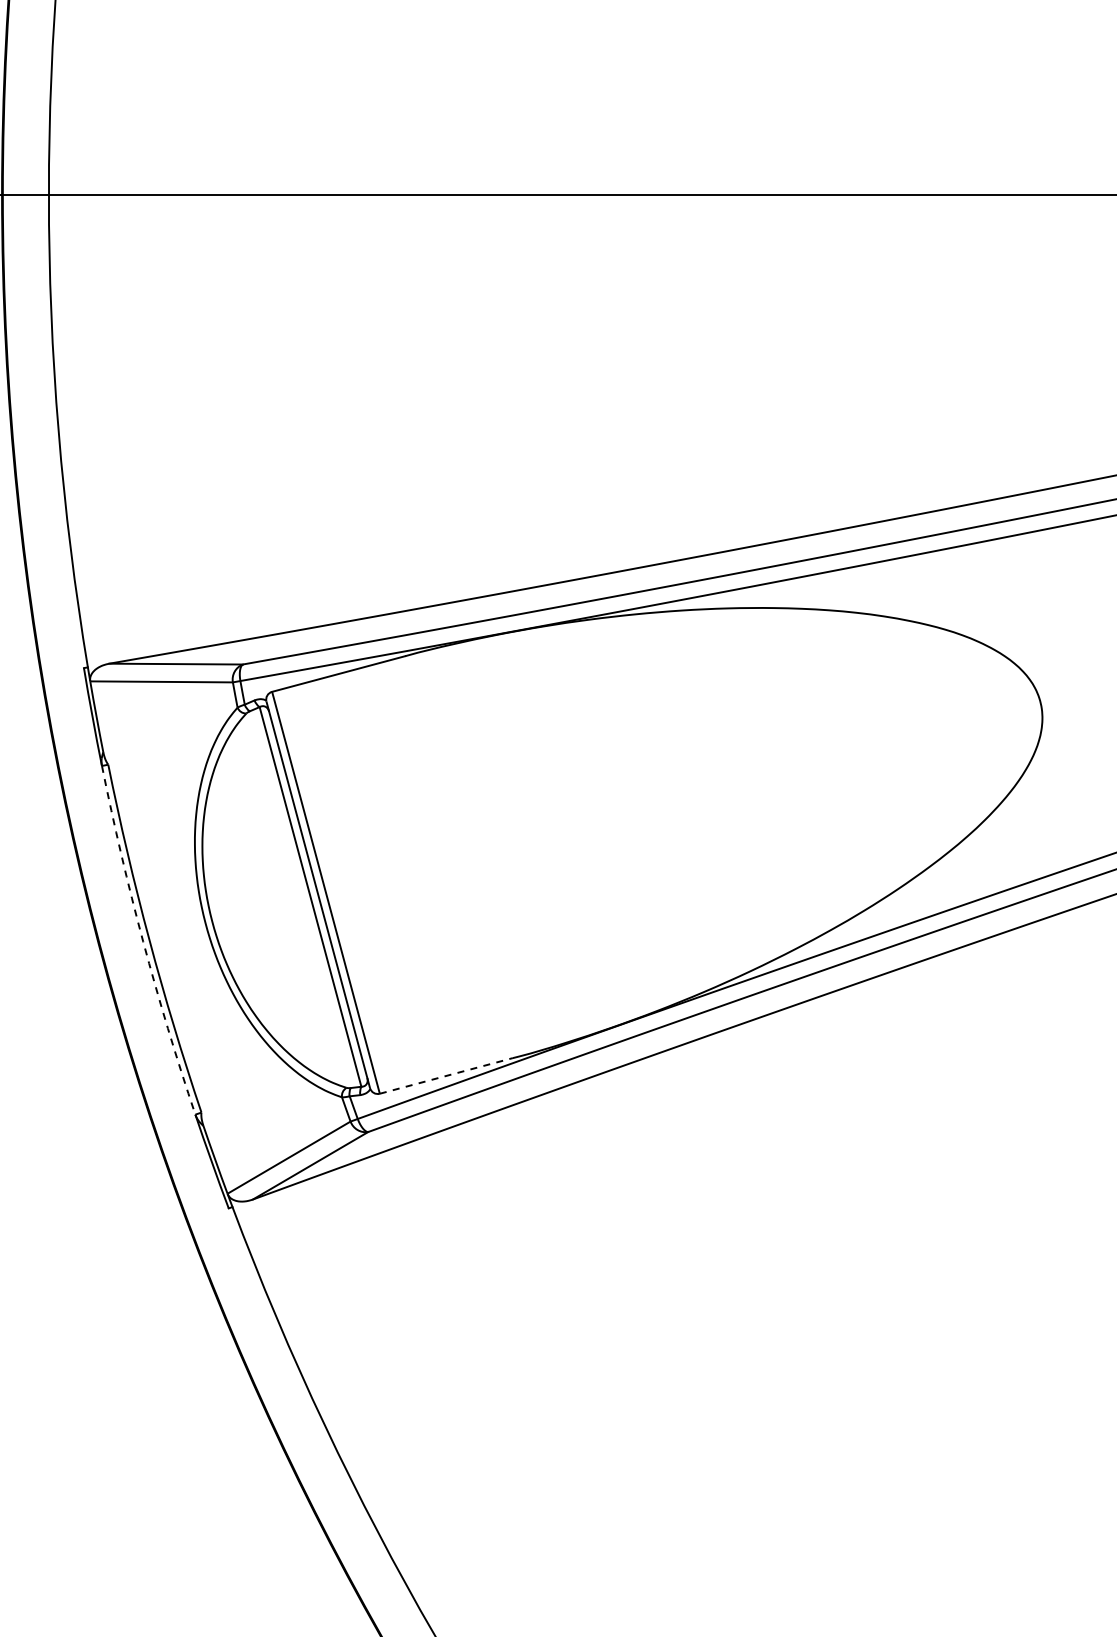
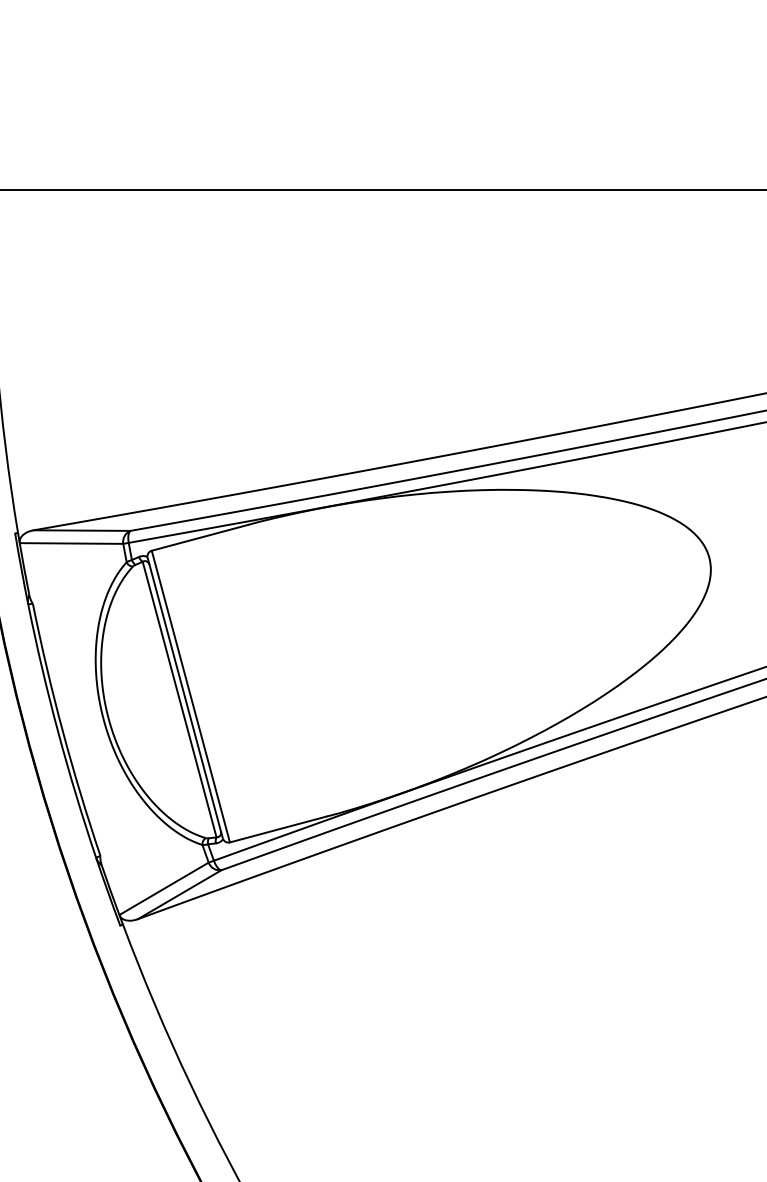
arc: (143, 941) -> (58, 731), dashed -> solid
line: (446, 1075) -> (278, 829), dashed -> solid

